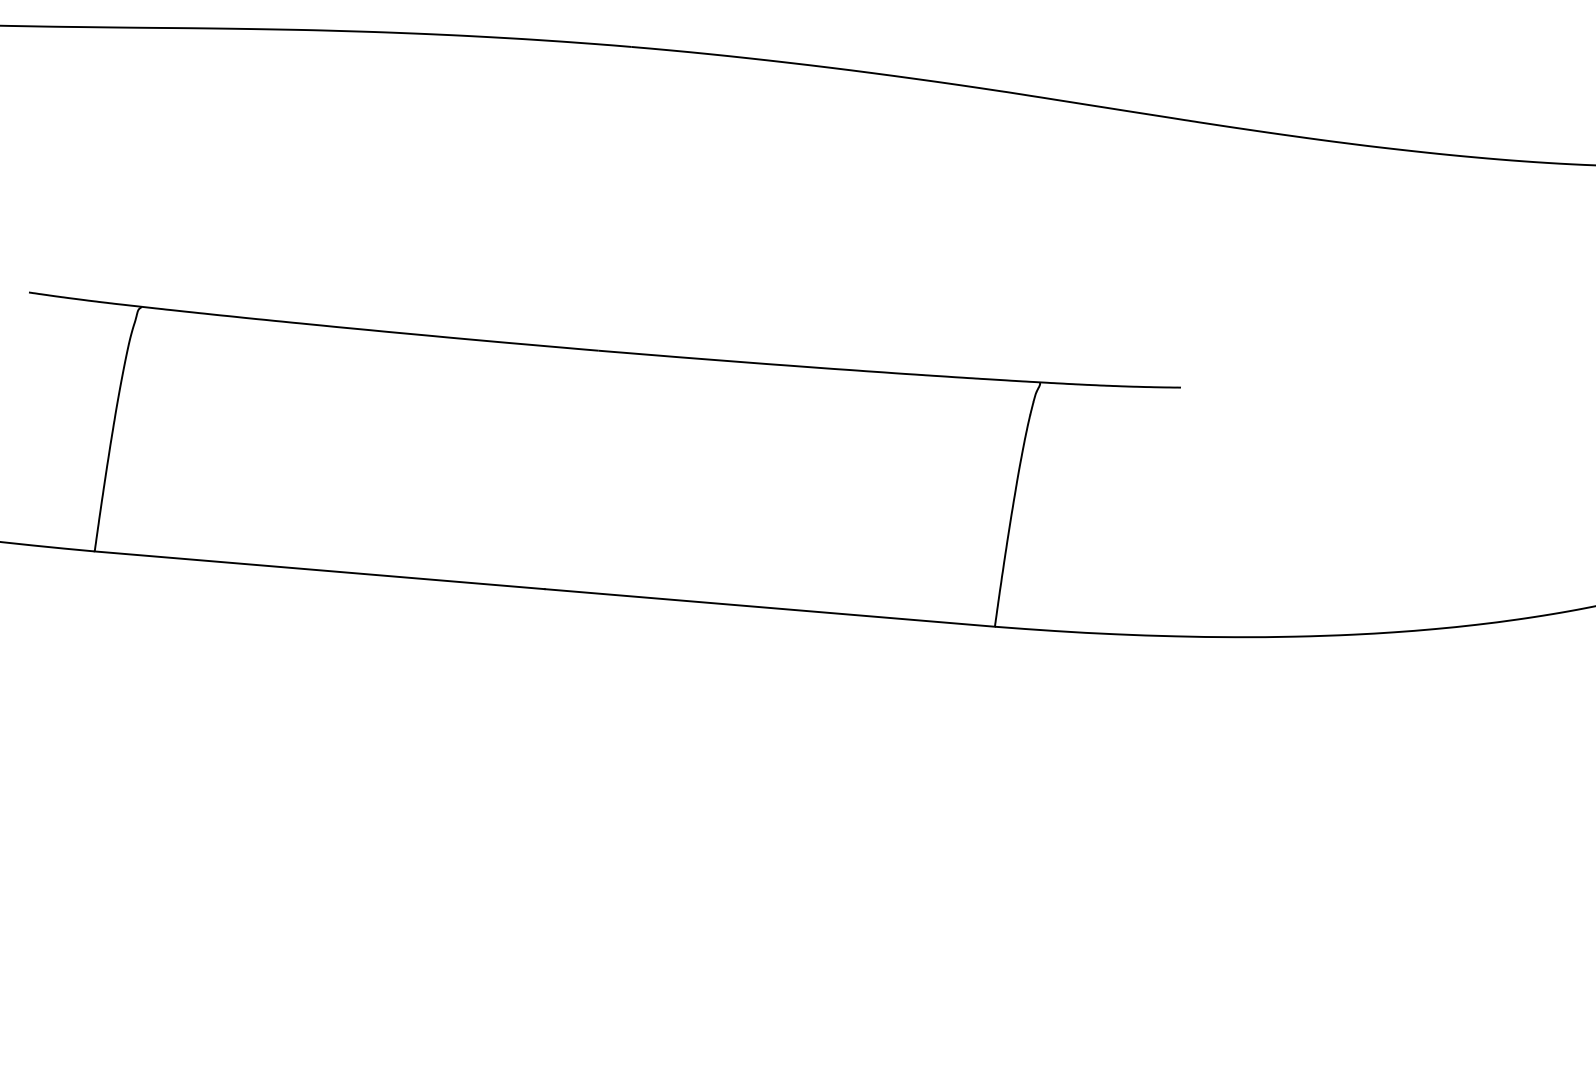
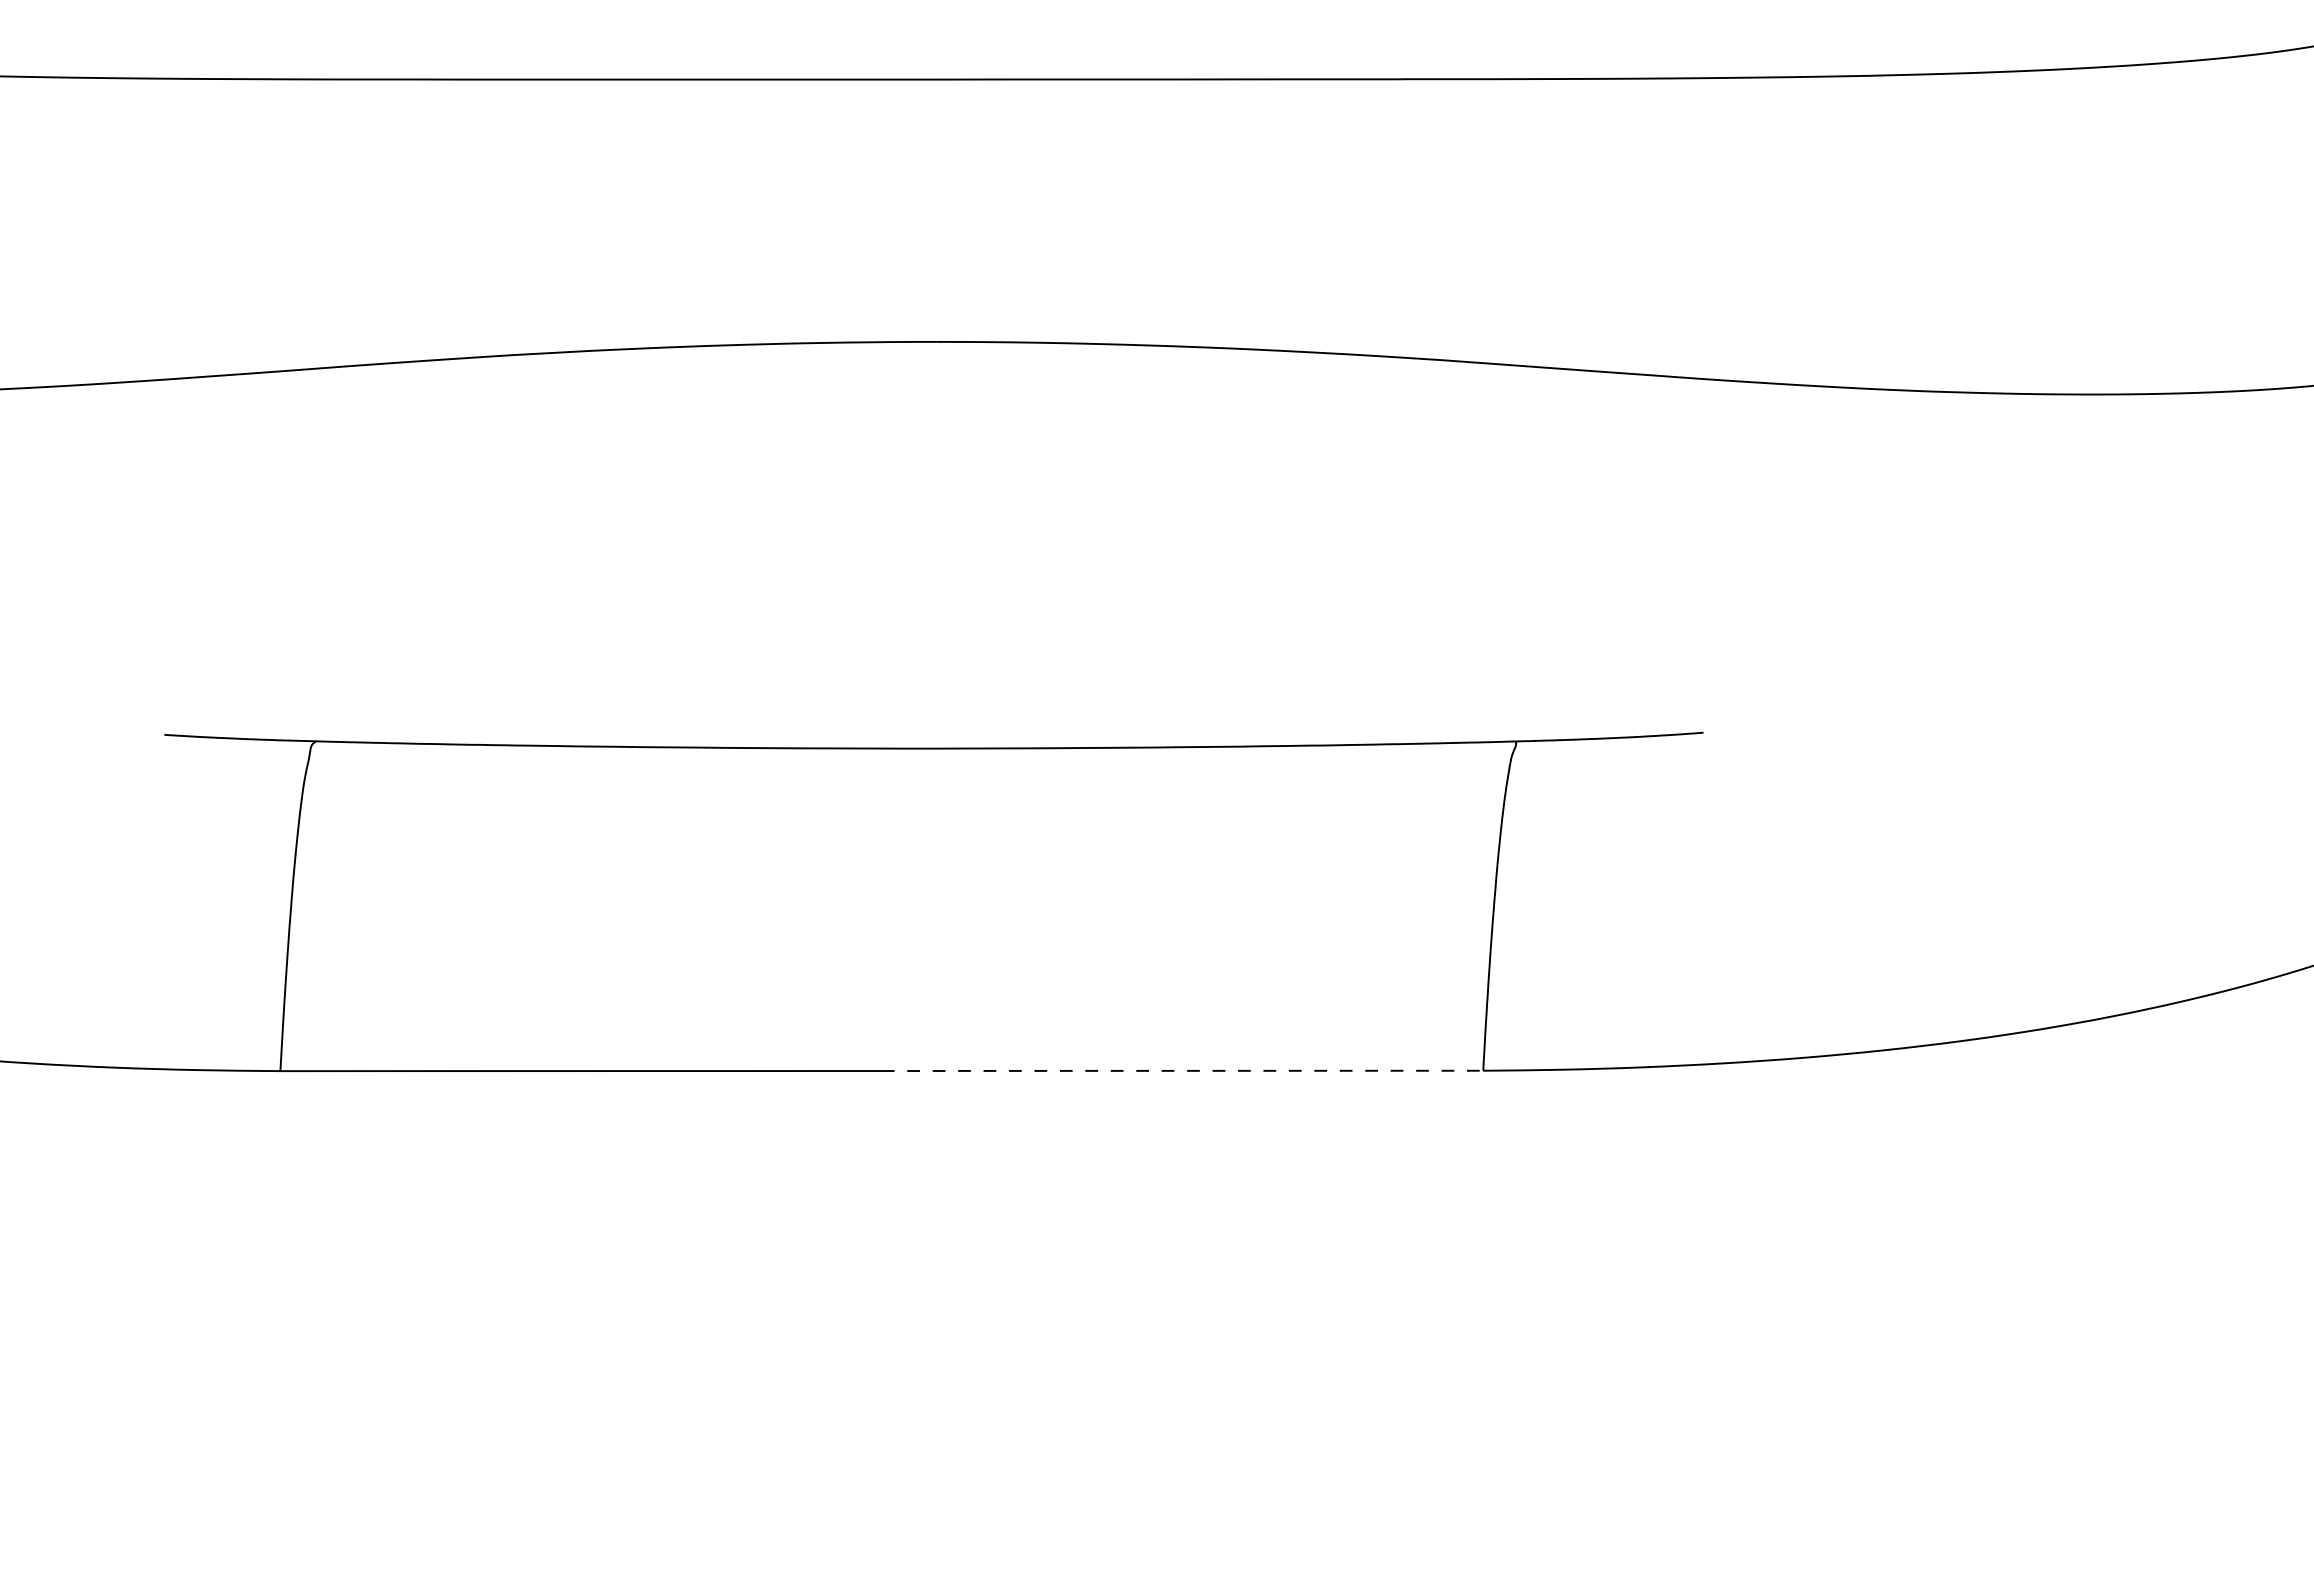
line: (769, 607) -> (1182, 1070), solid -> dashed

